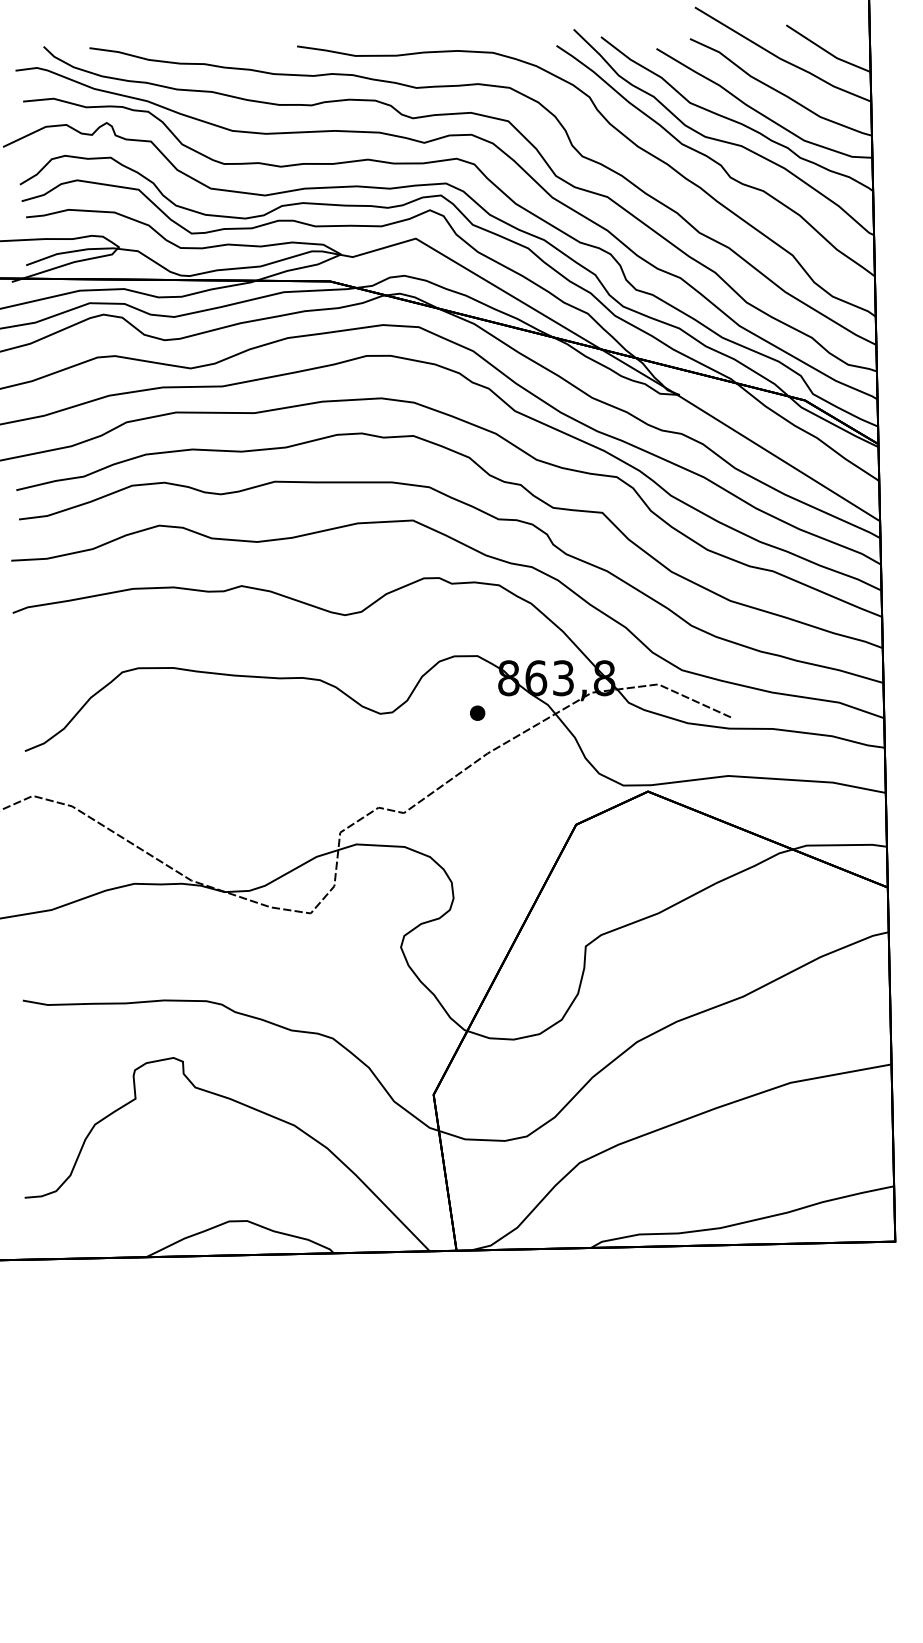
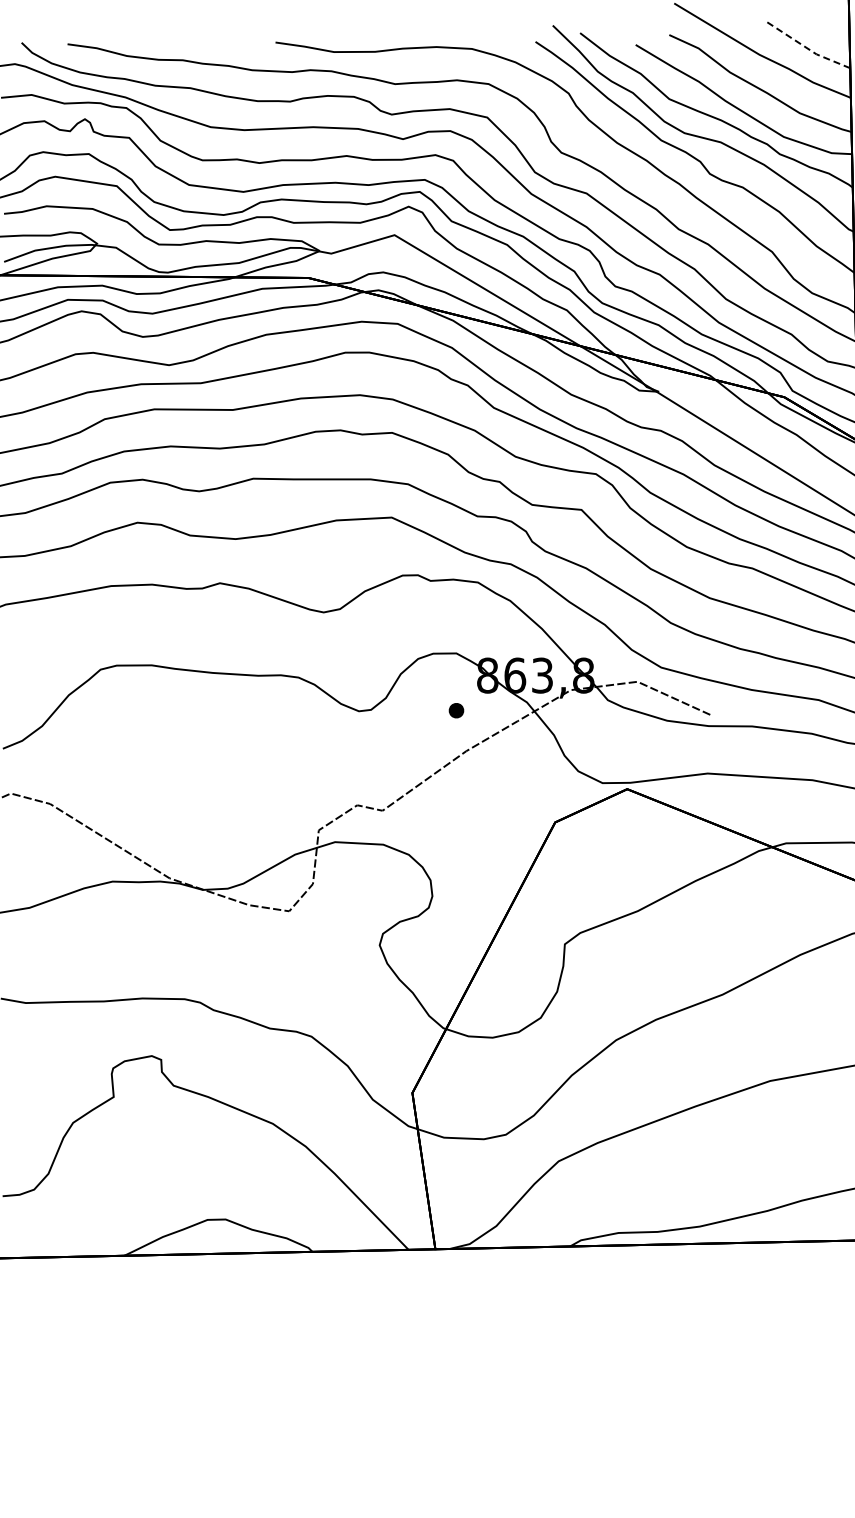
line: (827, 51) -> (807, 47), solid -> dashed

